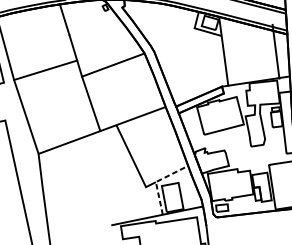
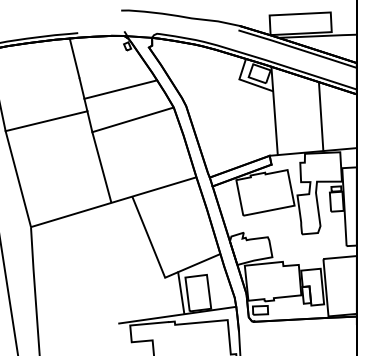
line: (102, 41) -> (120, 89), added
line: (275, 51) -> (320, 116), moved
line: (156, 181) -> (179, 271), dashed -> solid

